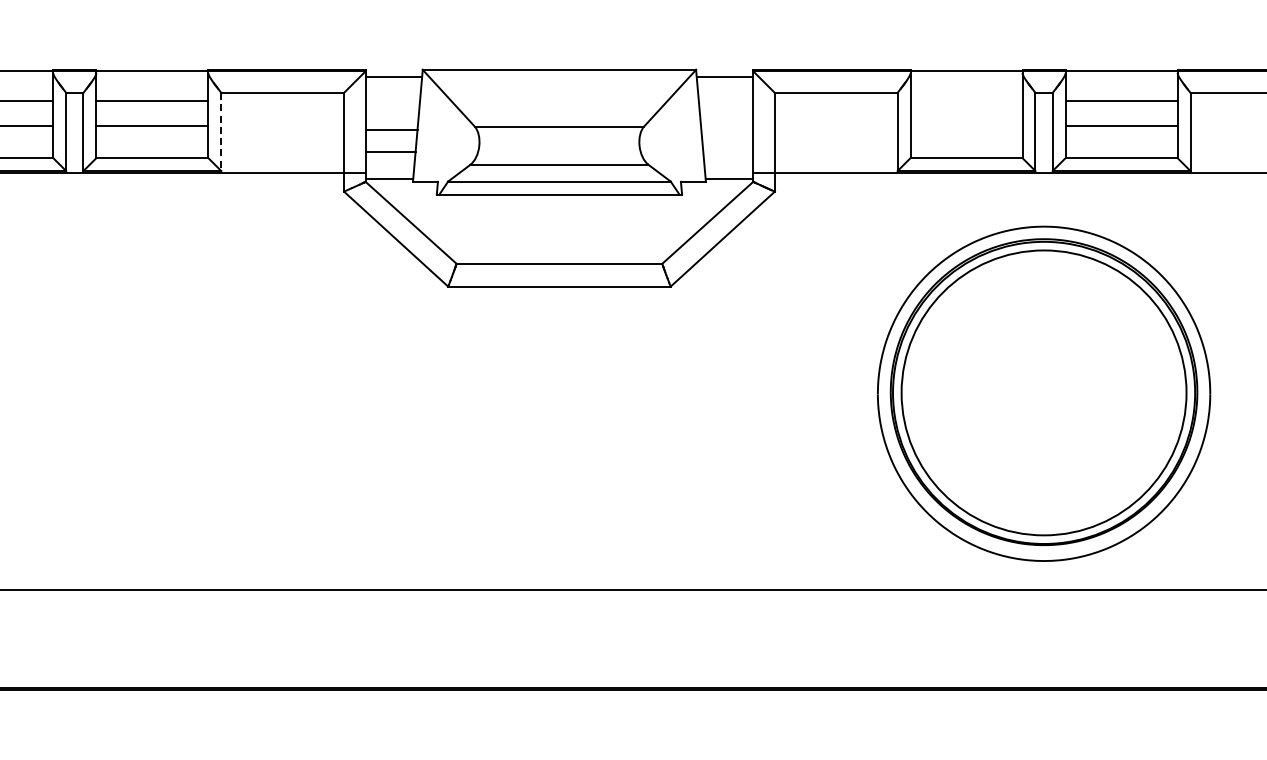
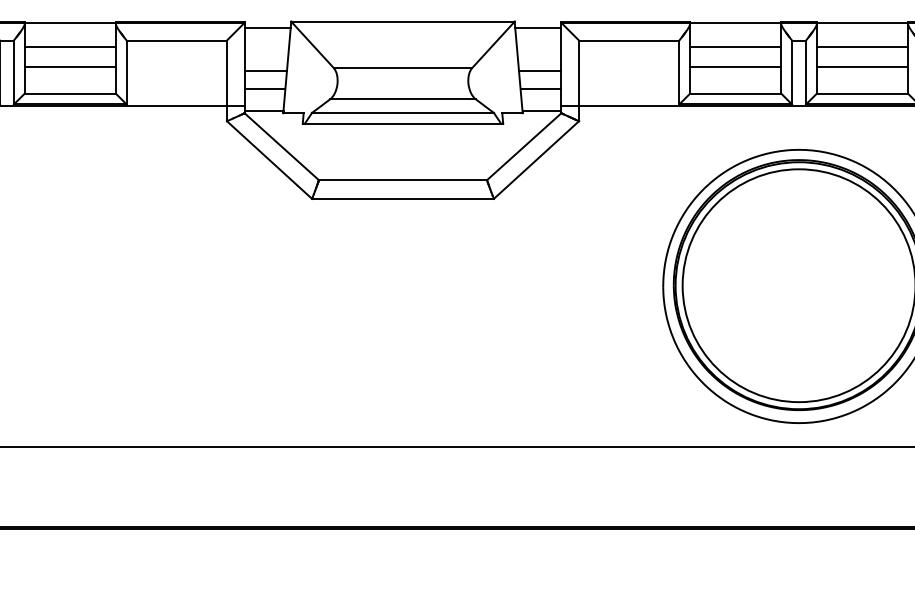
line: (966, 100) -> (735, 46), added
line: (966, 125) -> (735, 67), added
line: (727, 130) -> (540, 71), added
line: (221, 132) -> (126, 72), dashed -> solid
line: (728, 151) -> (541, 88), added

